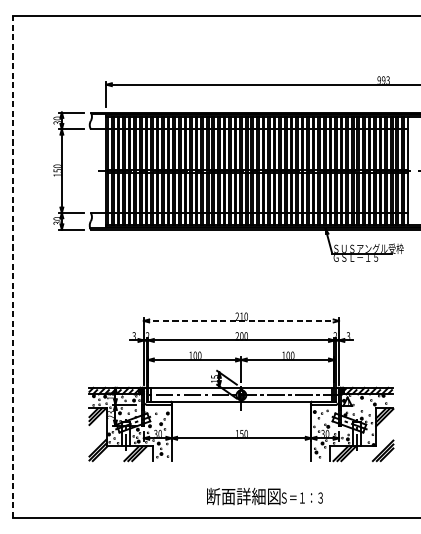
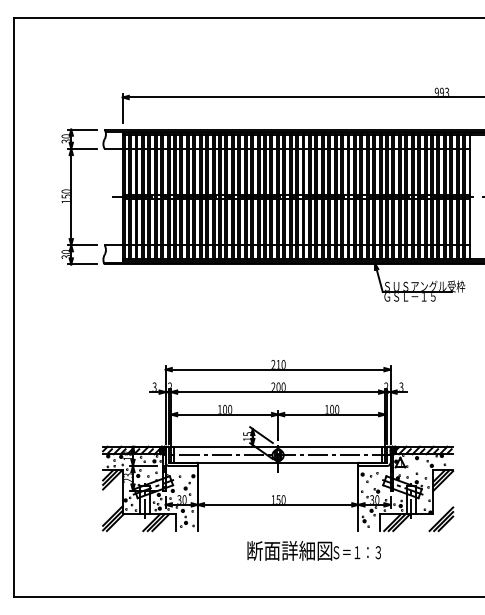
line: (12, 267) -> (14, 307), dashed -> solid
line: (241, 320) -> (278, 369), dashed -> solid
text: (264, 496) -> (313, 550), moved

